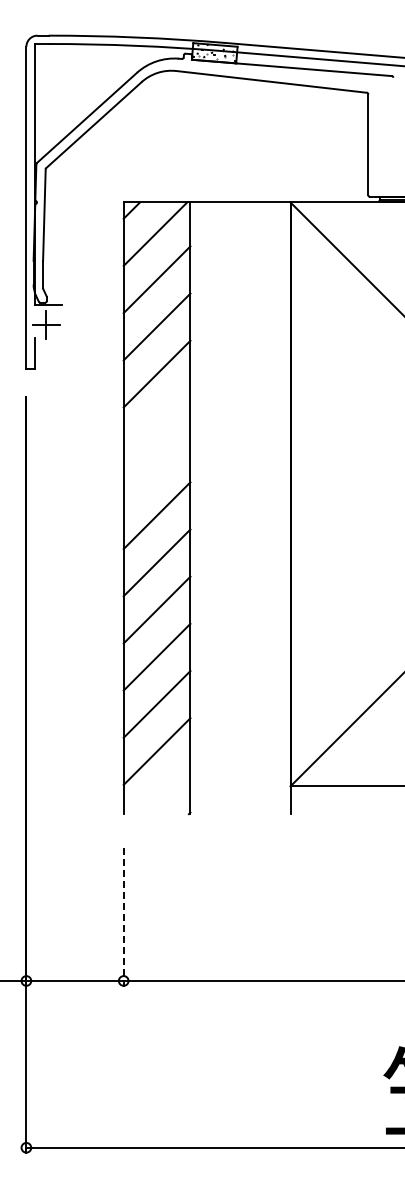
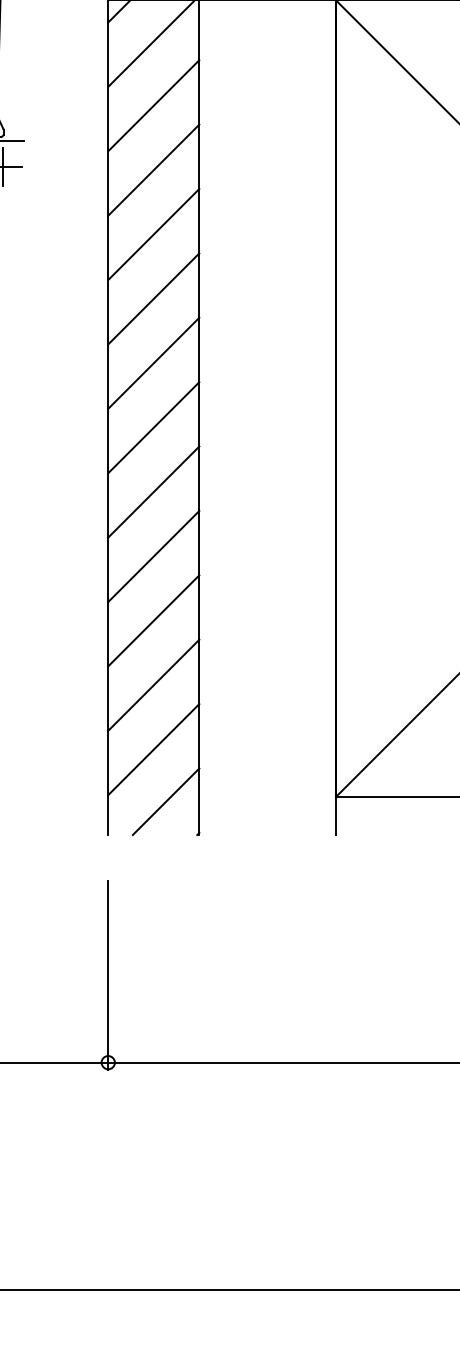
line: (156, 420) -> (153, 297), added
line: (156, 468) -> (153, 363), added
line: (165, 789) -> (165, 801), added
line: (123, 917) -> (107, 976), dashed -> solid

